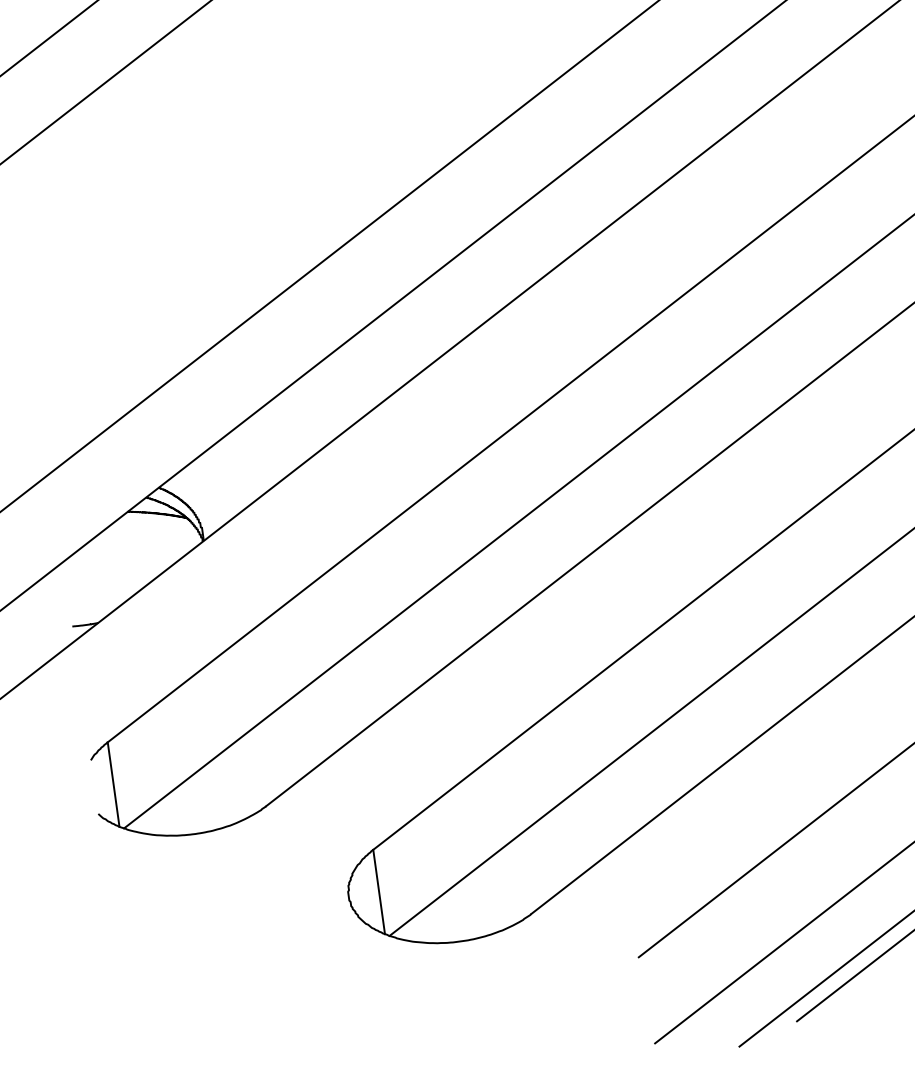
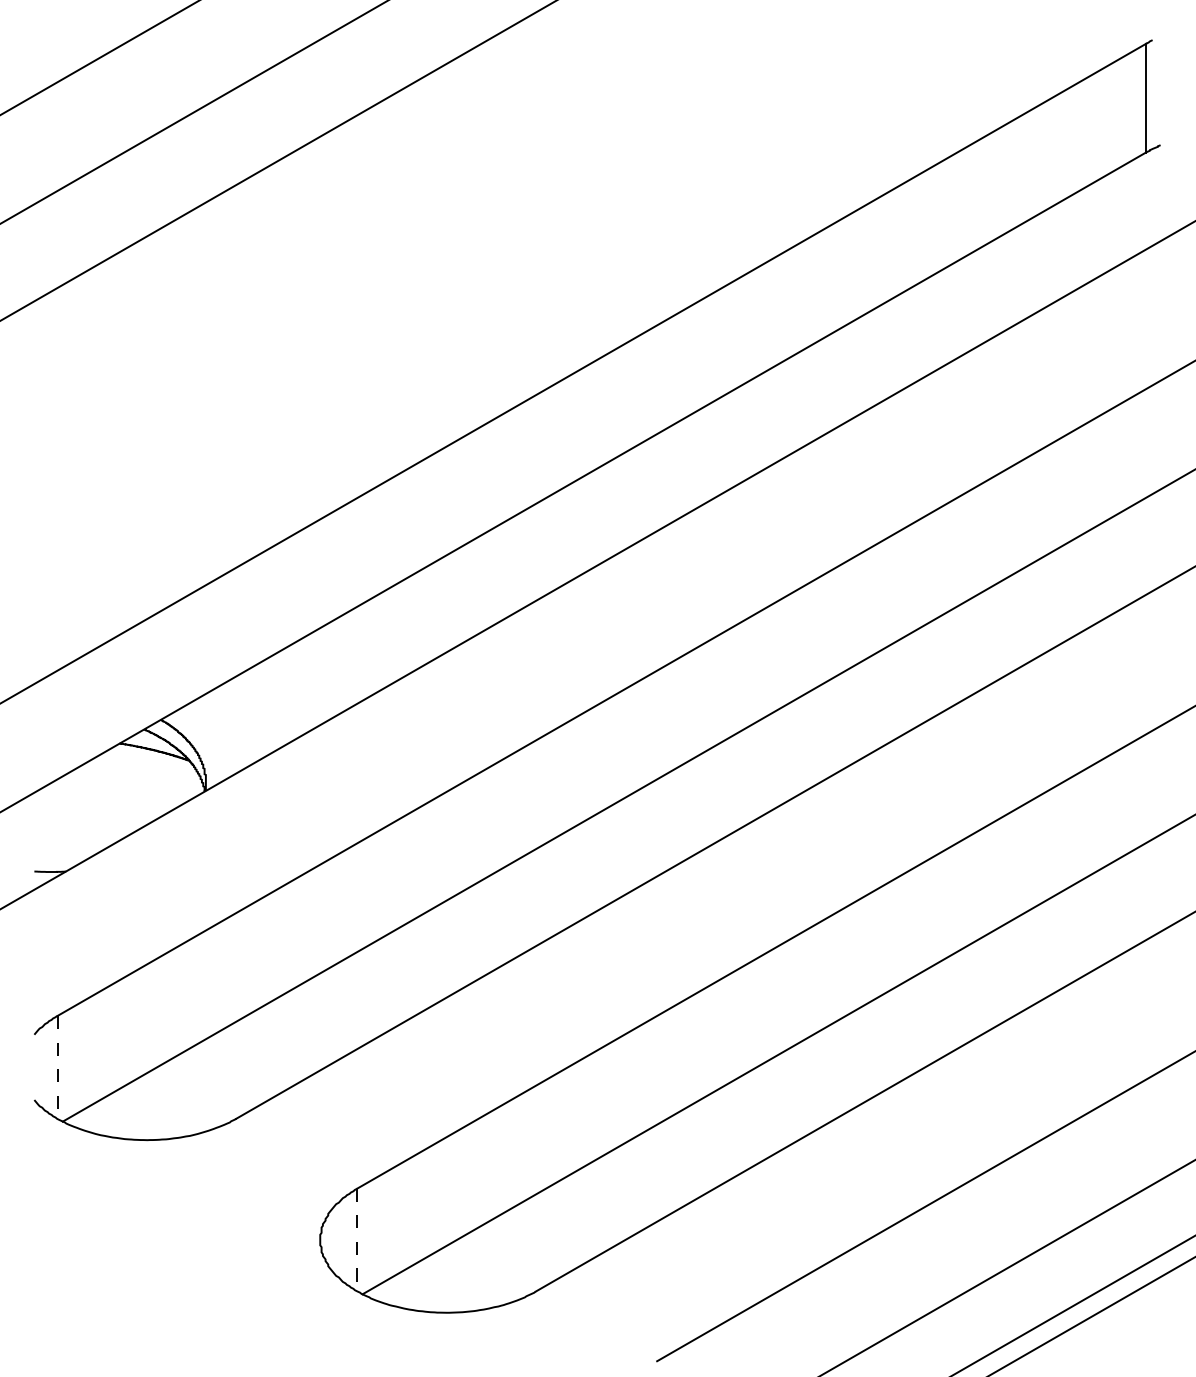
line: (113, 784) -> (57, 1067), solid -> dashed
line: (379, 892) -> (357, 1240), solid -> dashed

